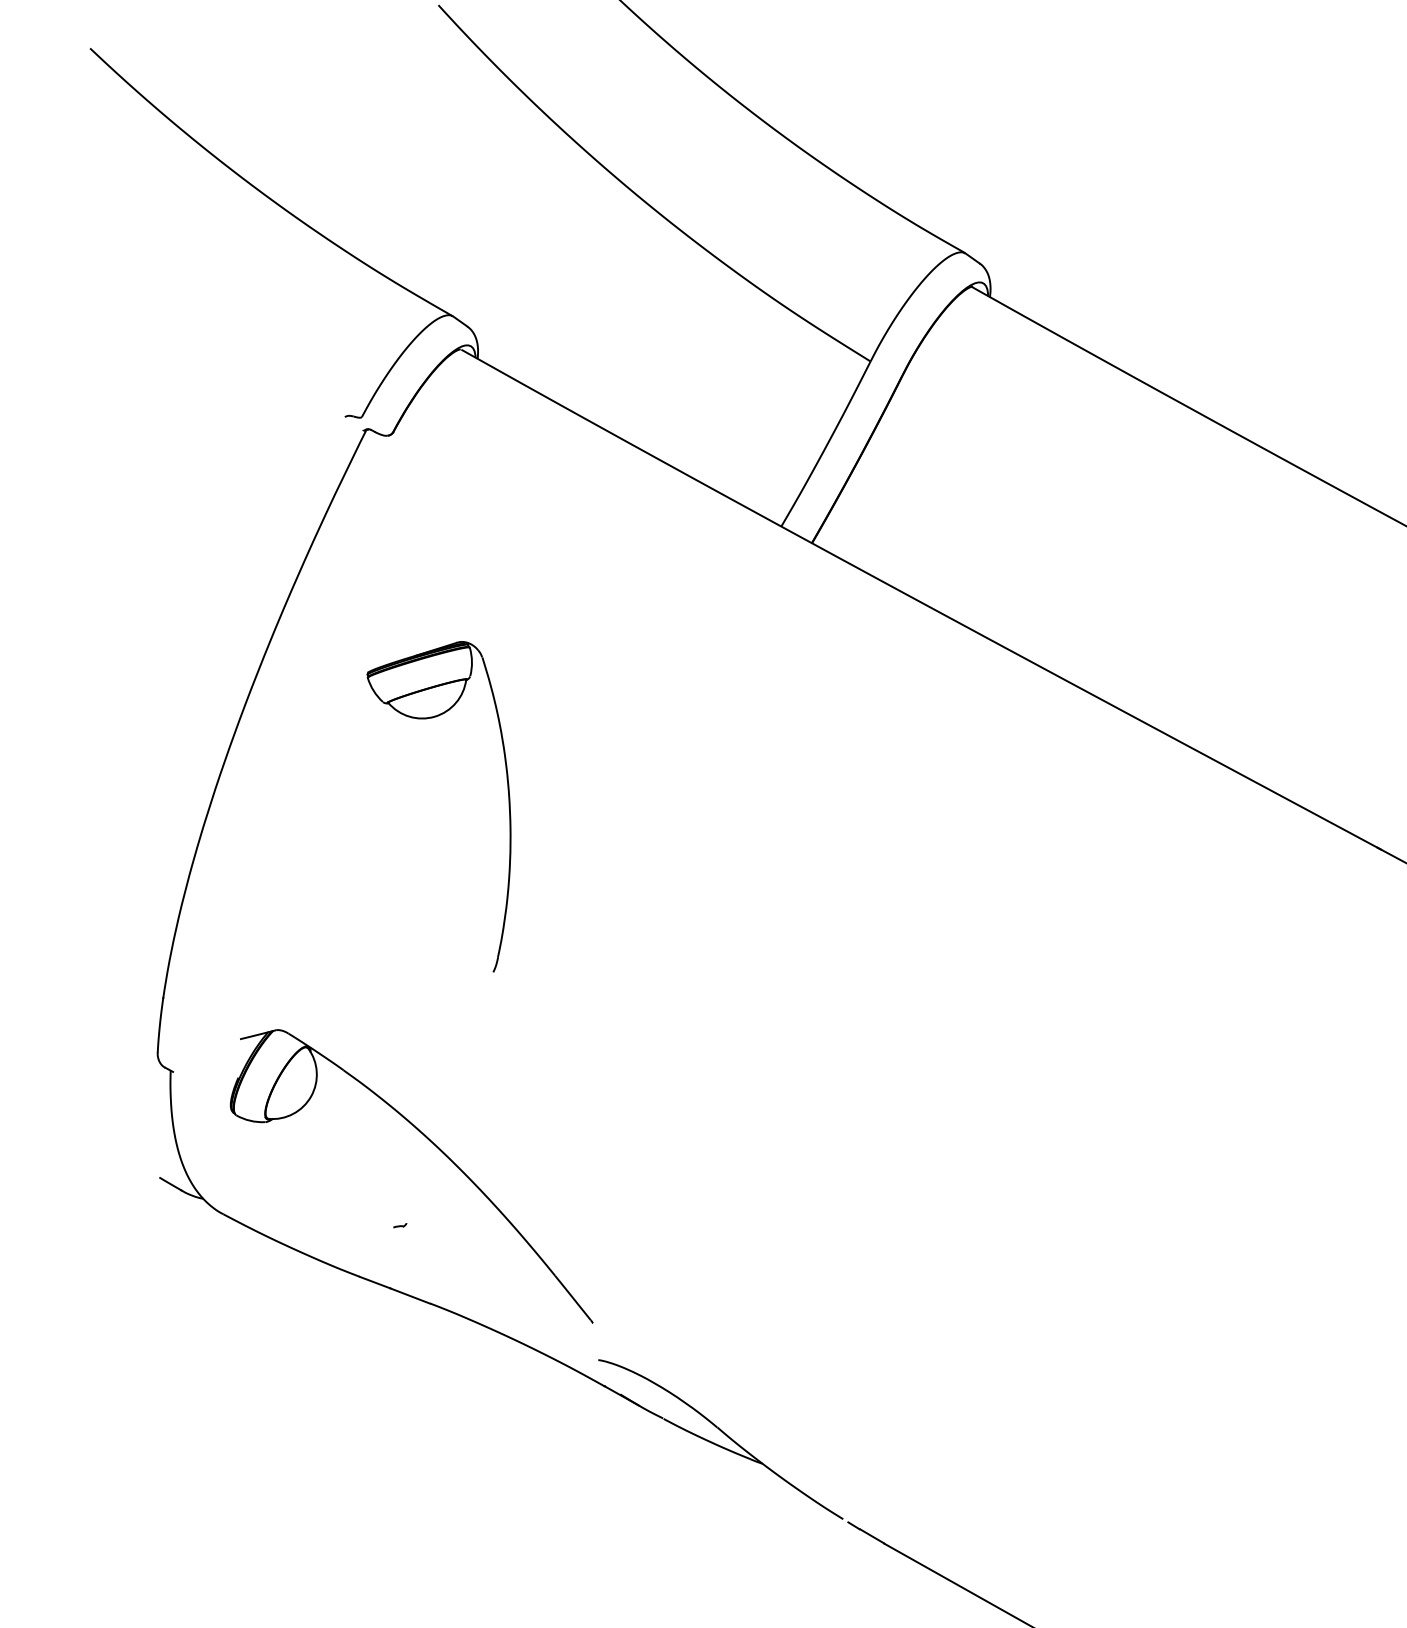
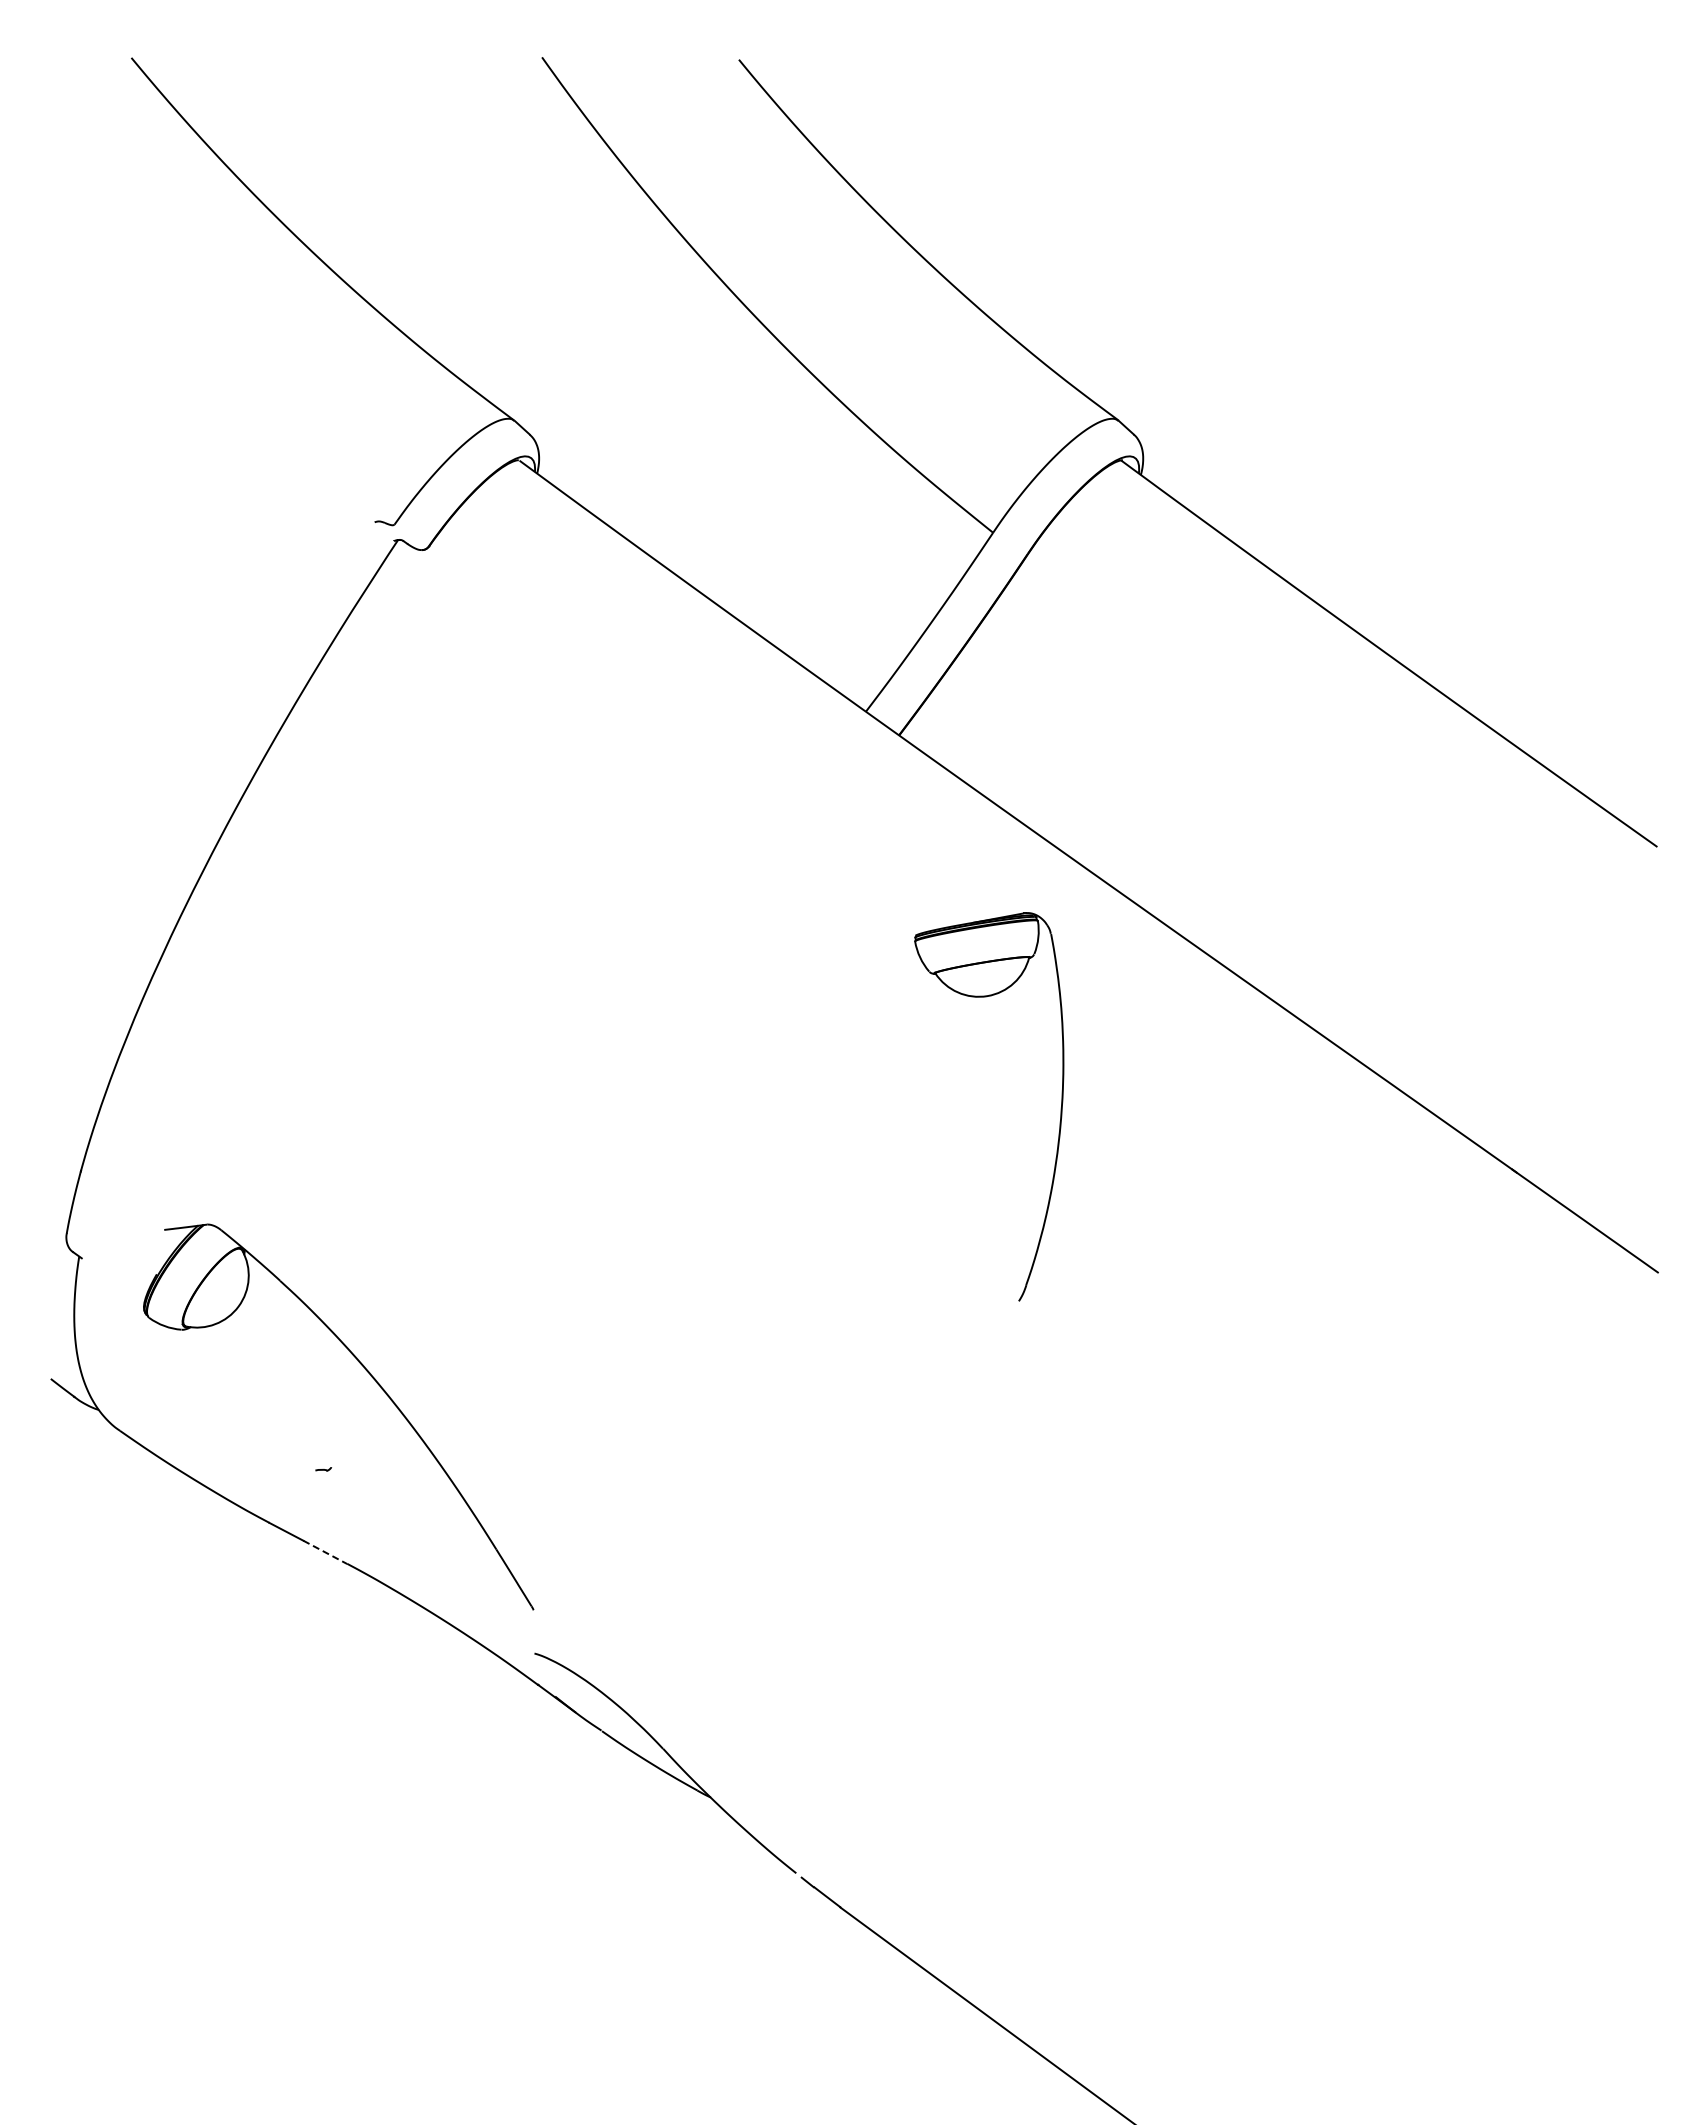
part: (508, 804) -> (1060, 1108), moved
line: (410, 1296) -> (325, 1552), solid -> dashed

